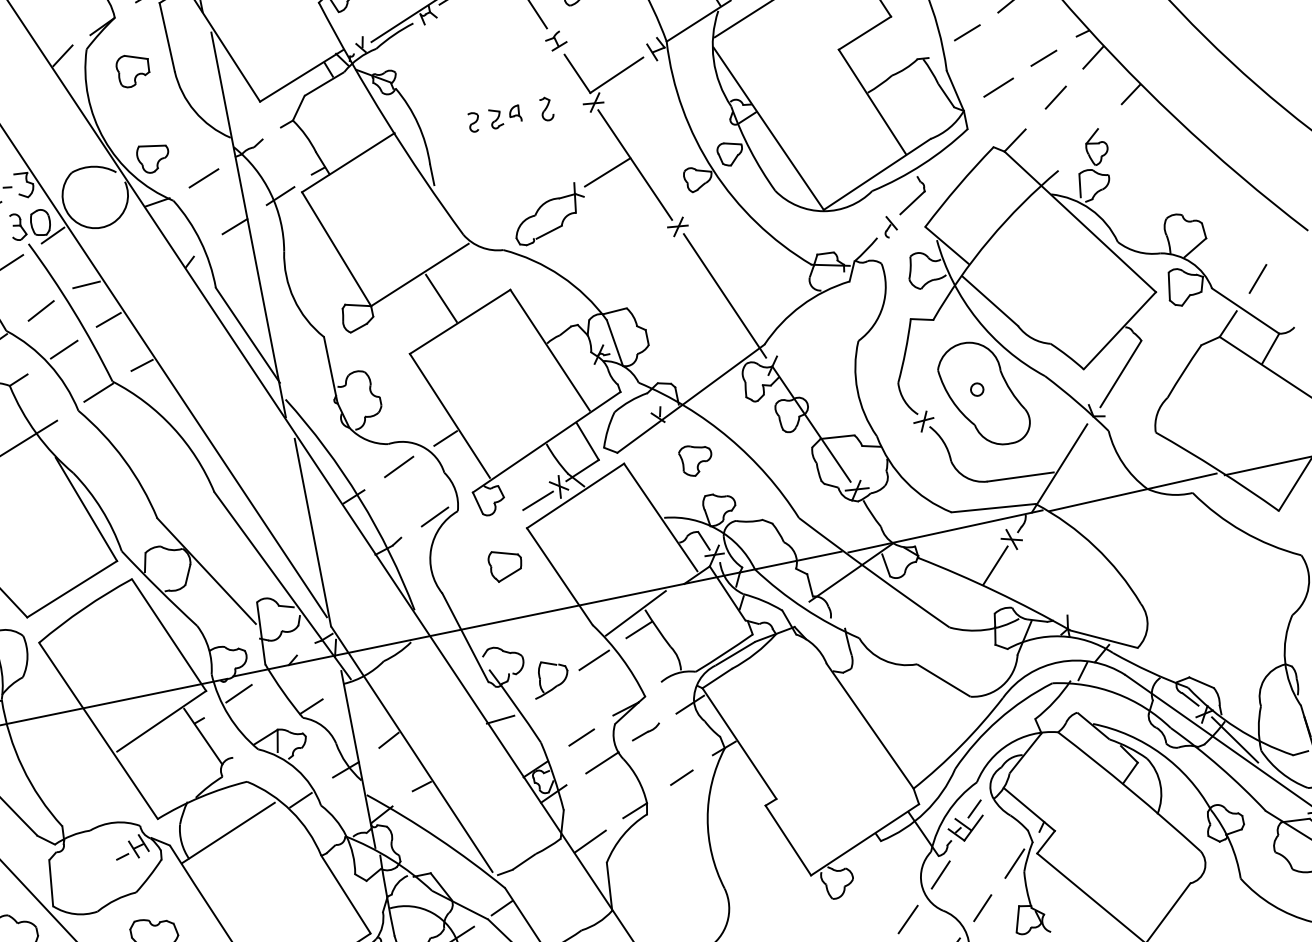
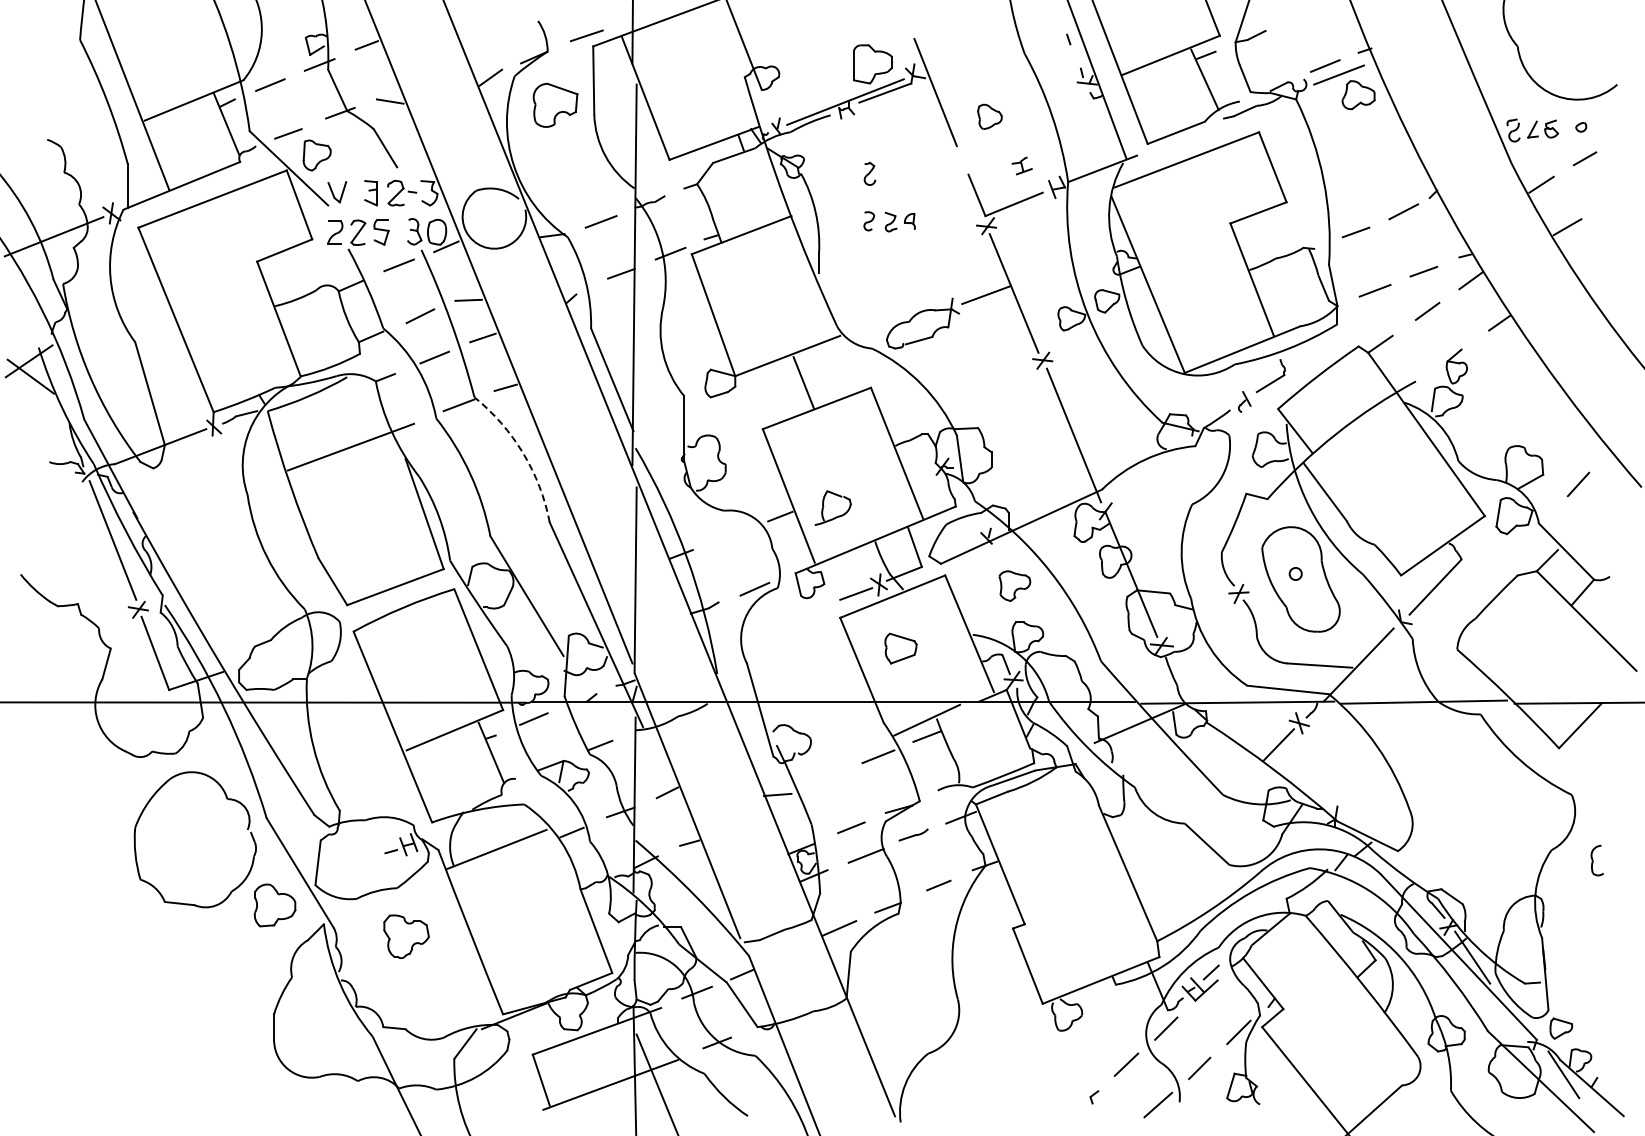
part: (555, 40) -> (1021, 165), moved
part: (132, 69) -> (554, 104), size x1.4
part: (546, 108) -> (869, 173), moved
part: (153, 157) -> (557, 192), removed
line: (1257, 278) -> (1578, 484), moved
arc: (173, 428) -> (523, 453), solid -> dashed
line: (399, 466) -> (730, 534), removed
part: (505, 564) -> (900, 648), moved
part: (549, 677) -> (832, 507), moved

